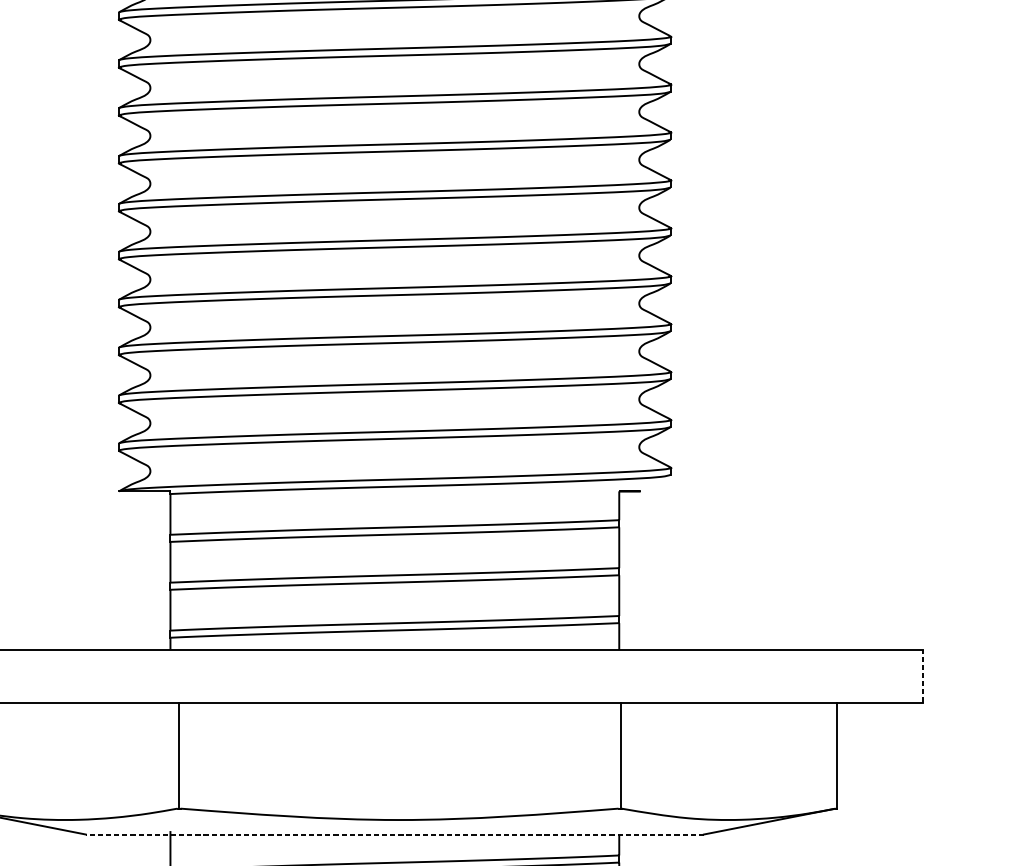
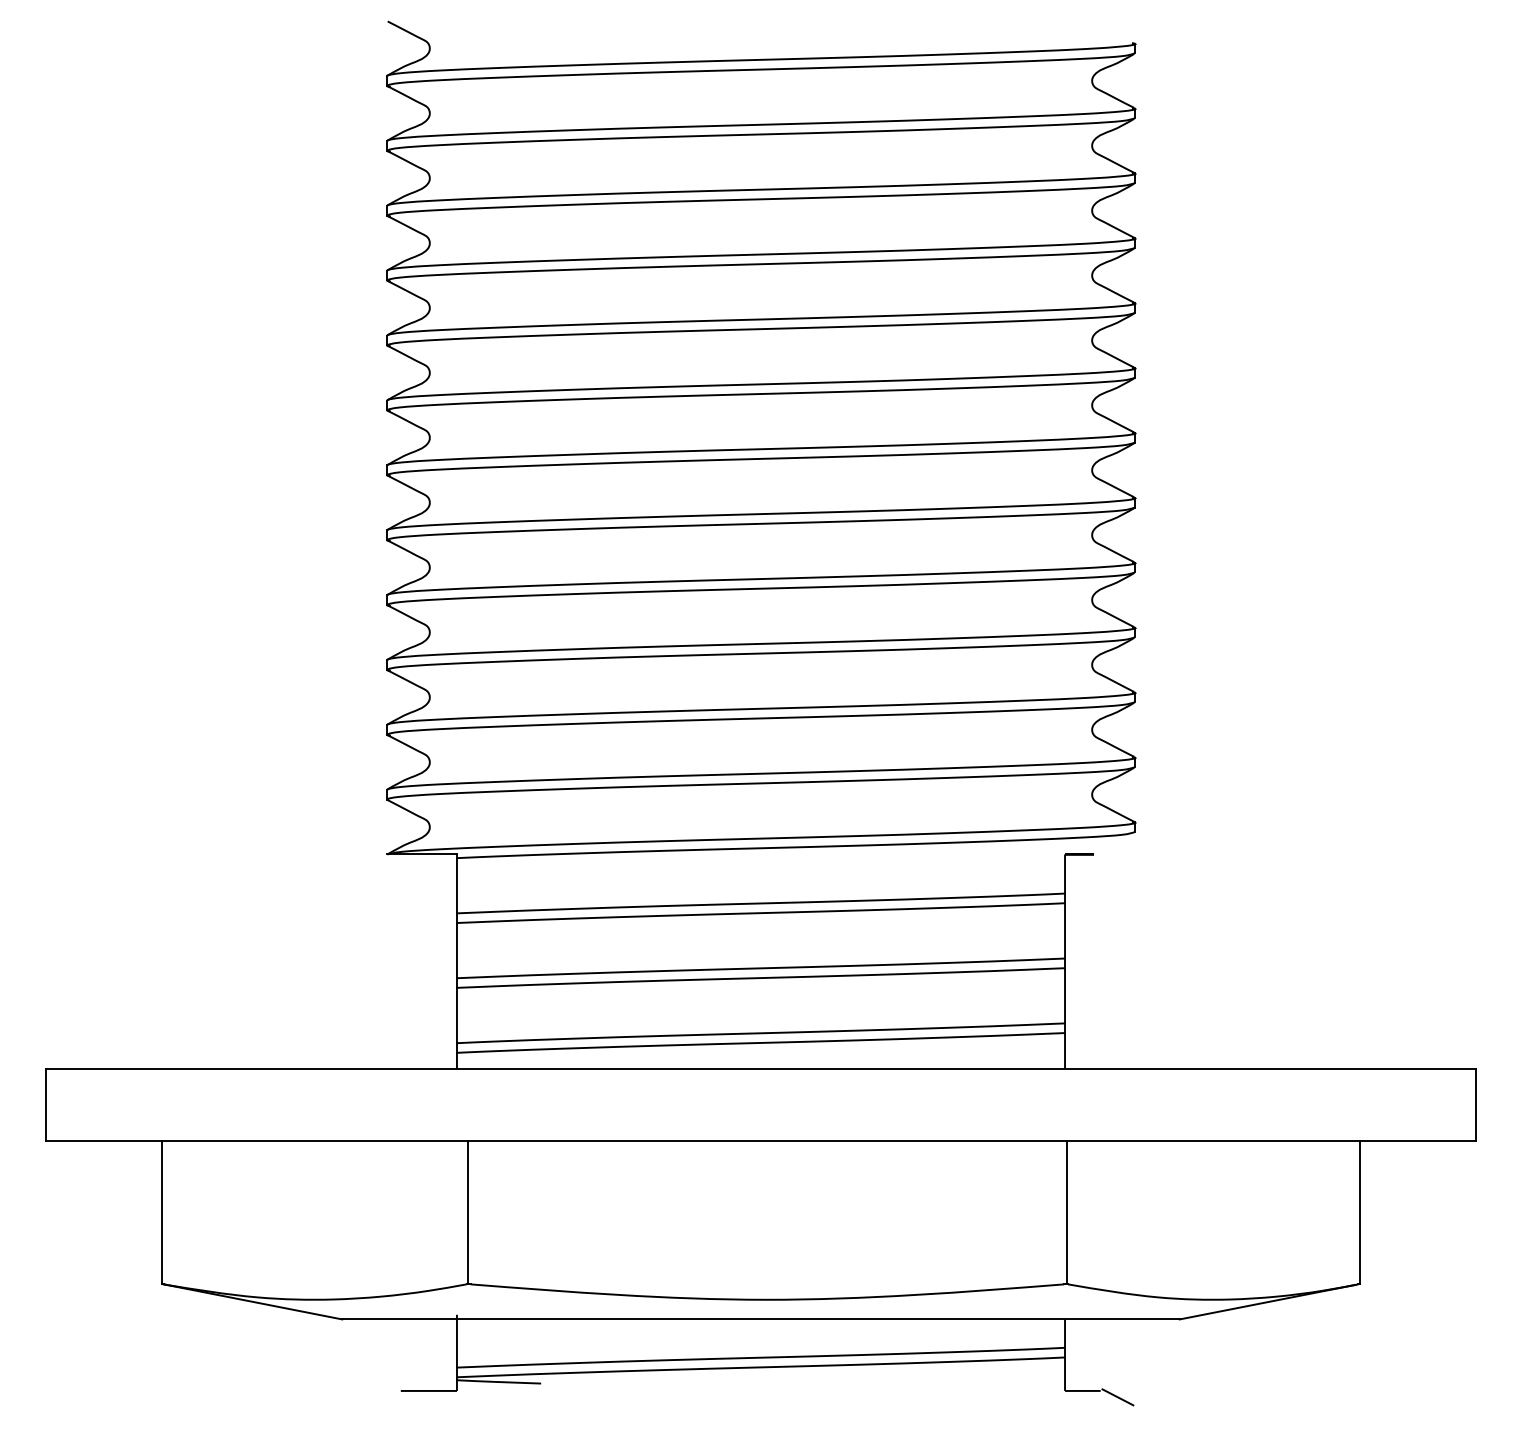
line: (922, 675) -> (1476, 1104), dashed -> solid
line: (395, 834) -> (761, 1319), dashed -> solid

